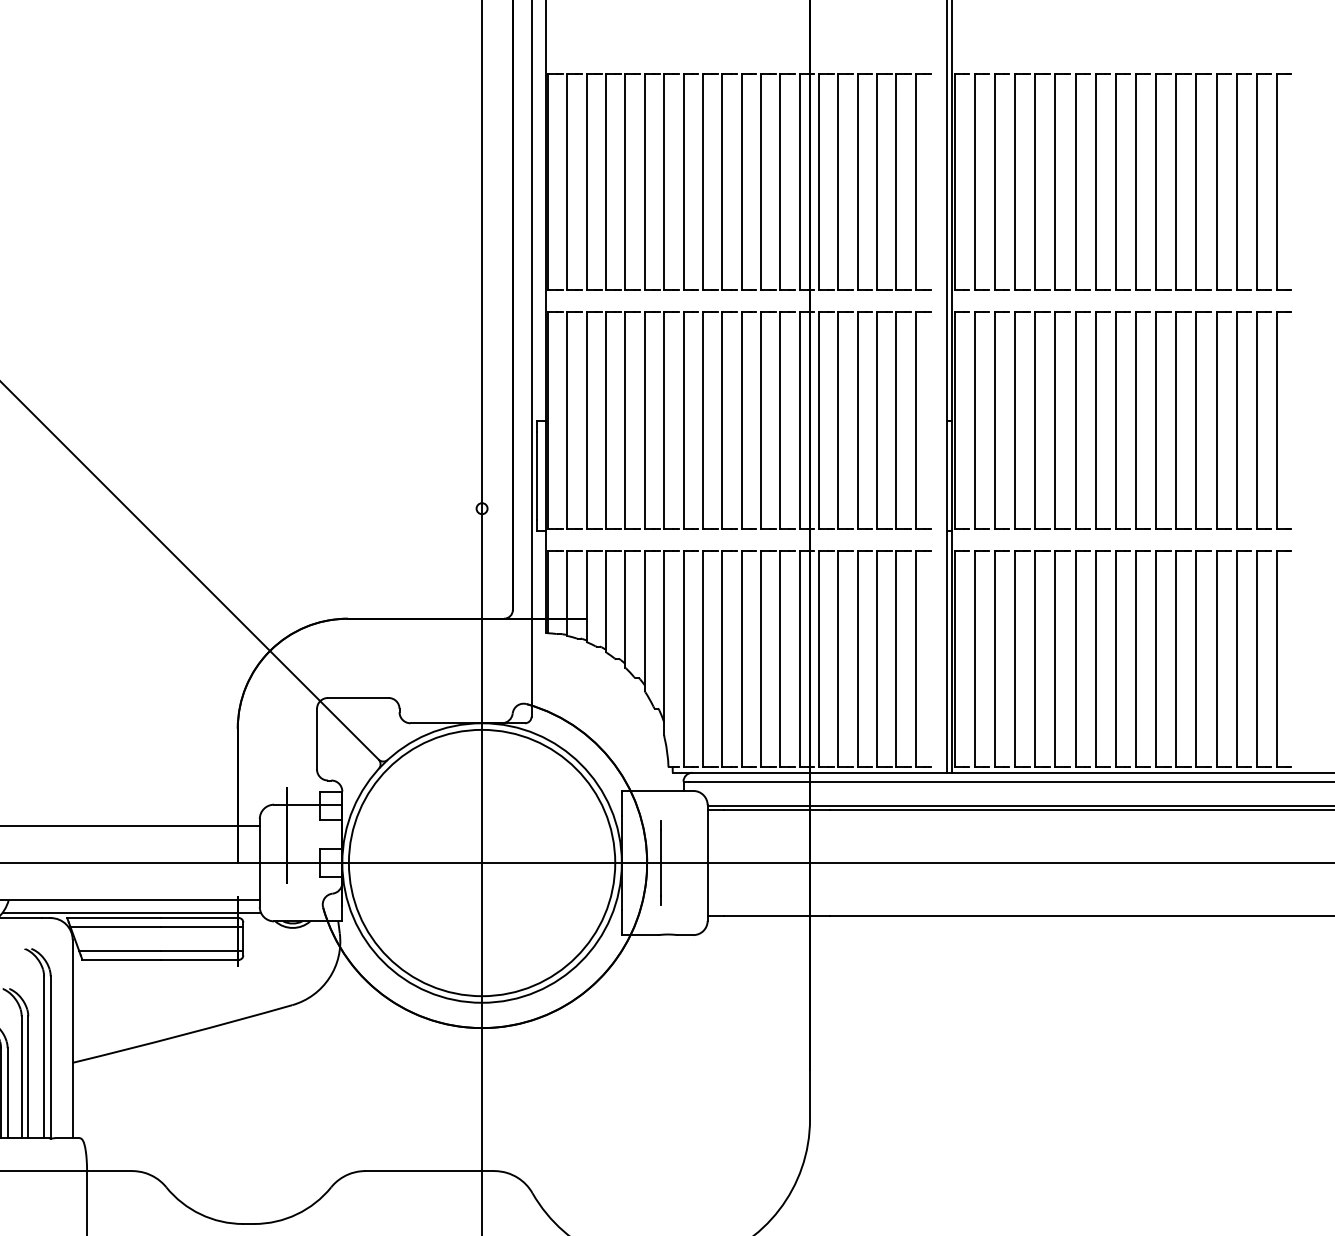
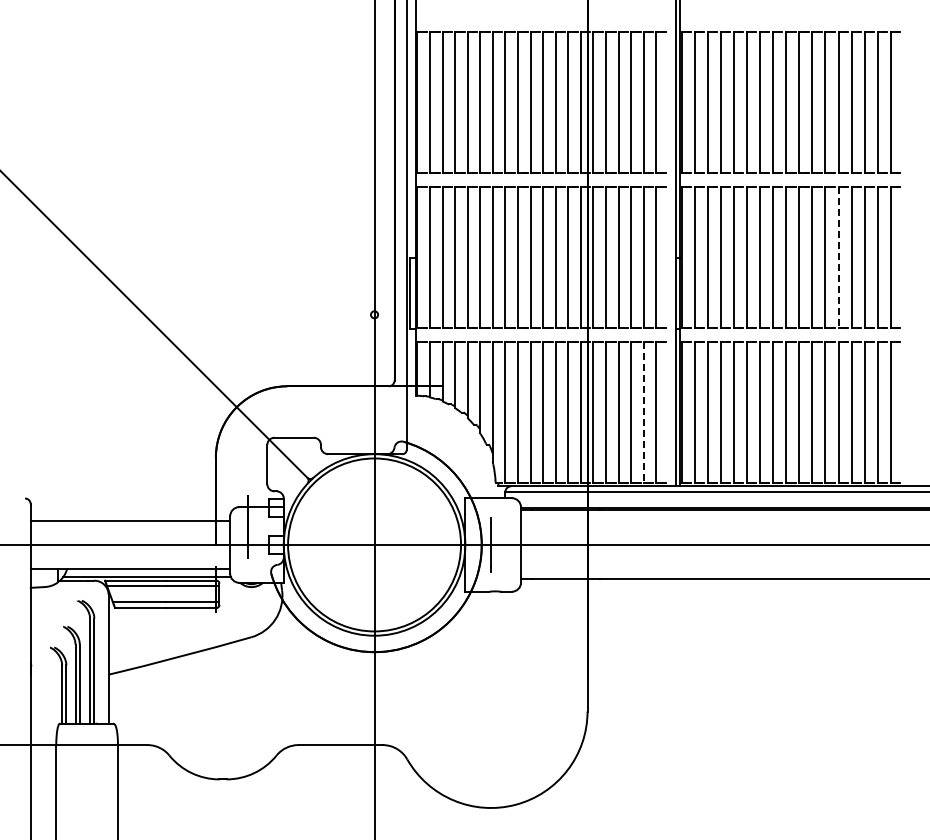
line: (1196, 421) -> (838, 258), solid -> dashed
line: (896, 660) -> (643, 413), solid -> dashed

